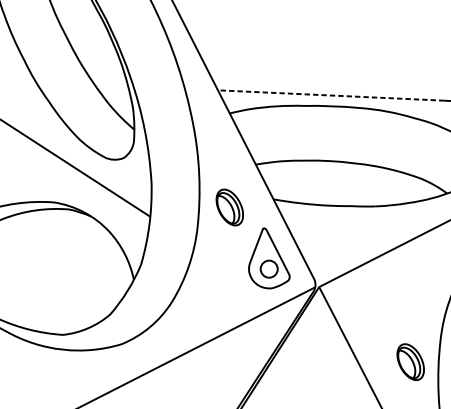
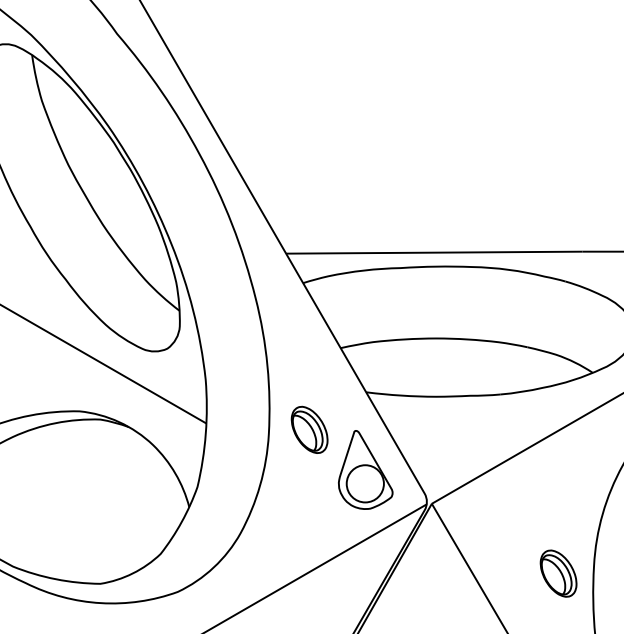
line: (330, 95) -> (433, 252), dashed -> solid
part: (229, 207) -> (309, 429), moved
circle: (268, 268) -> (364, 483), size x1.67
part: (410, 362) -> (558, 573), moved

